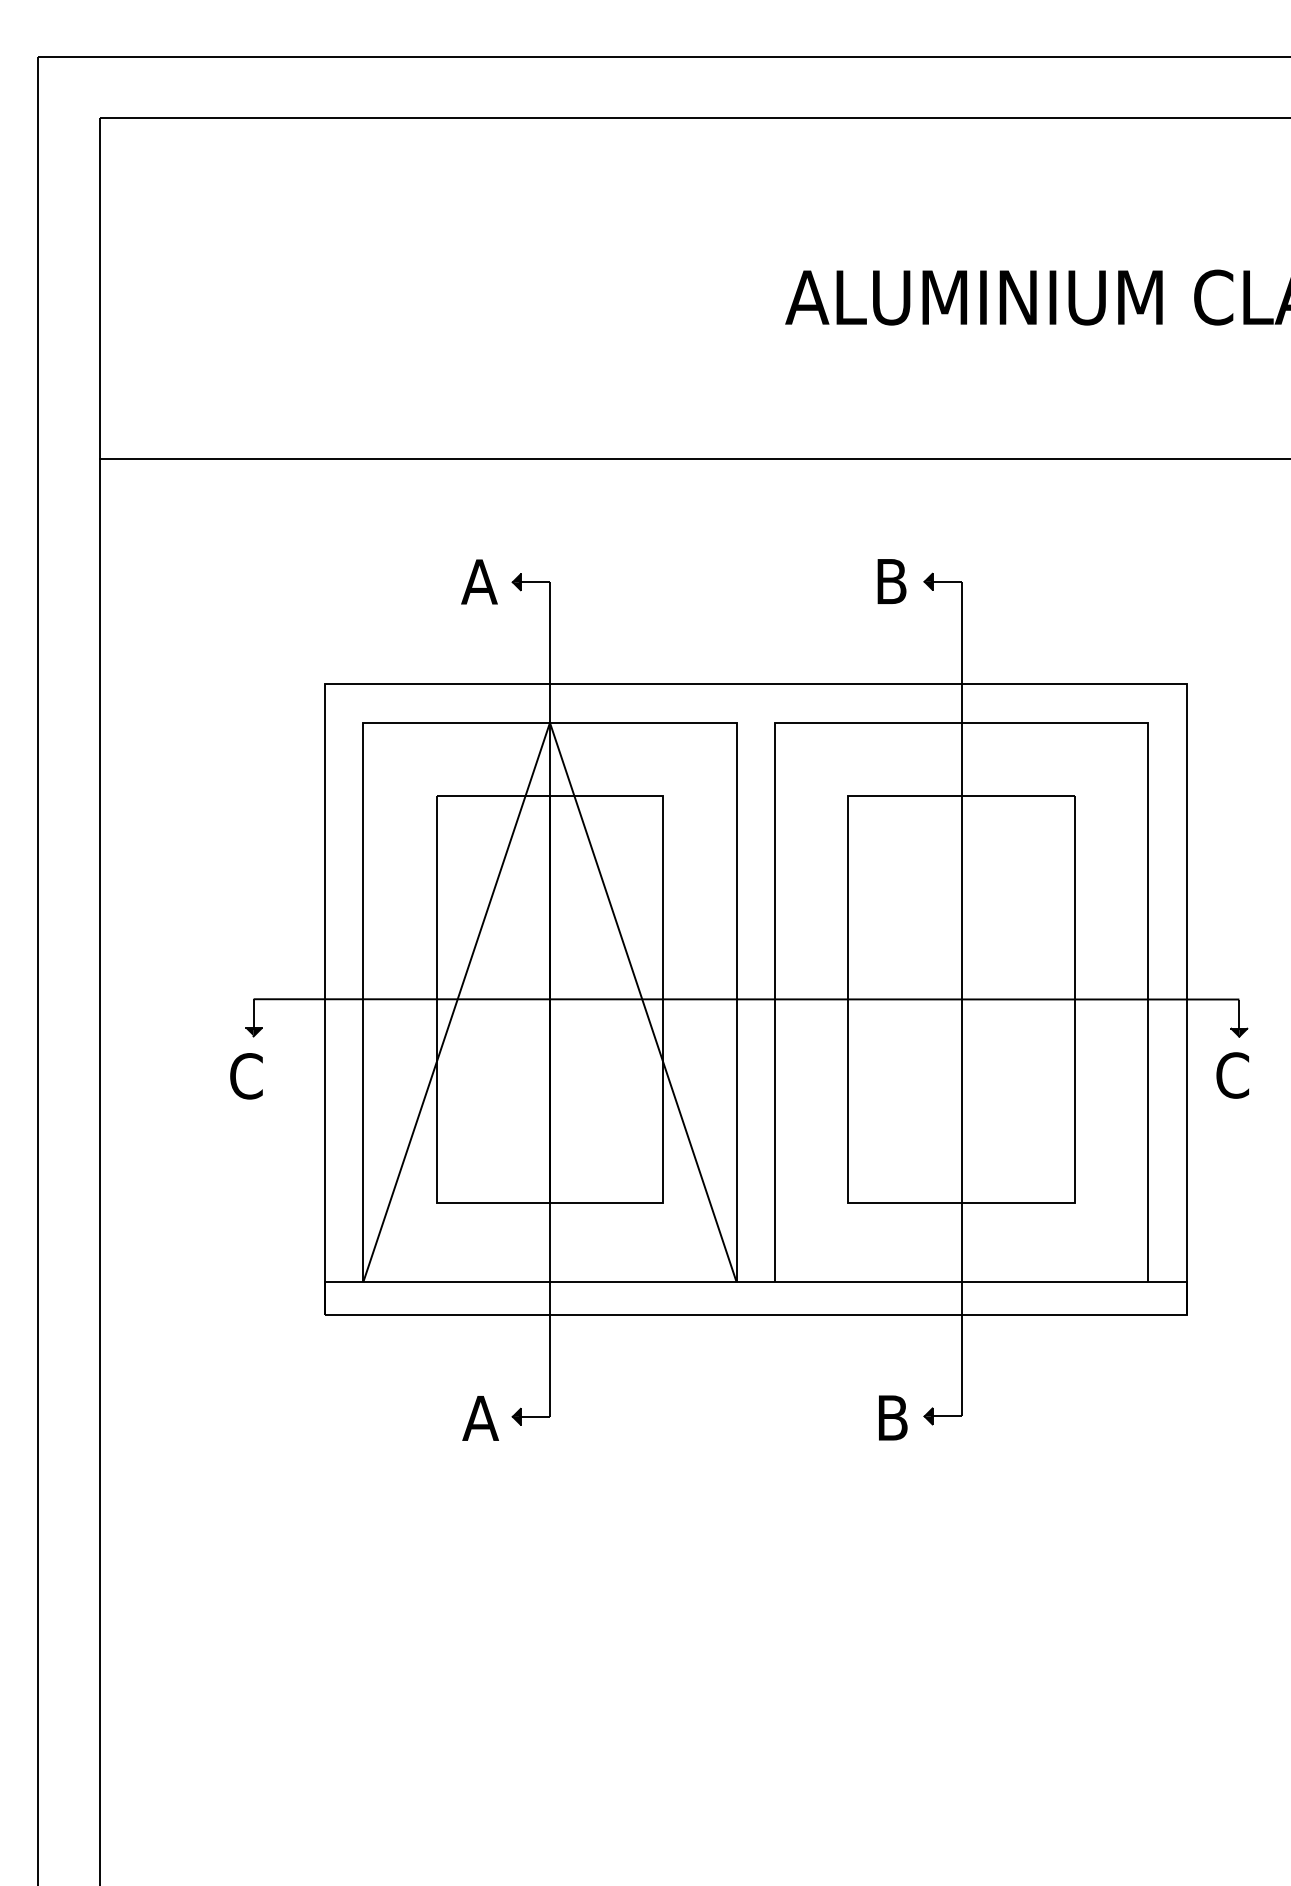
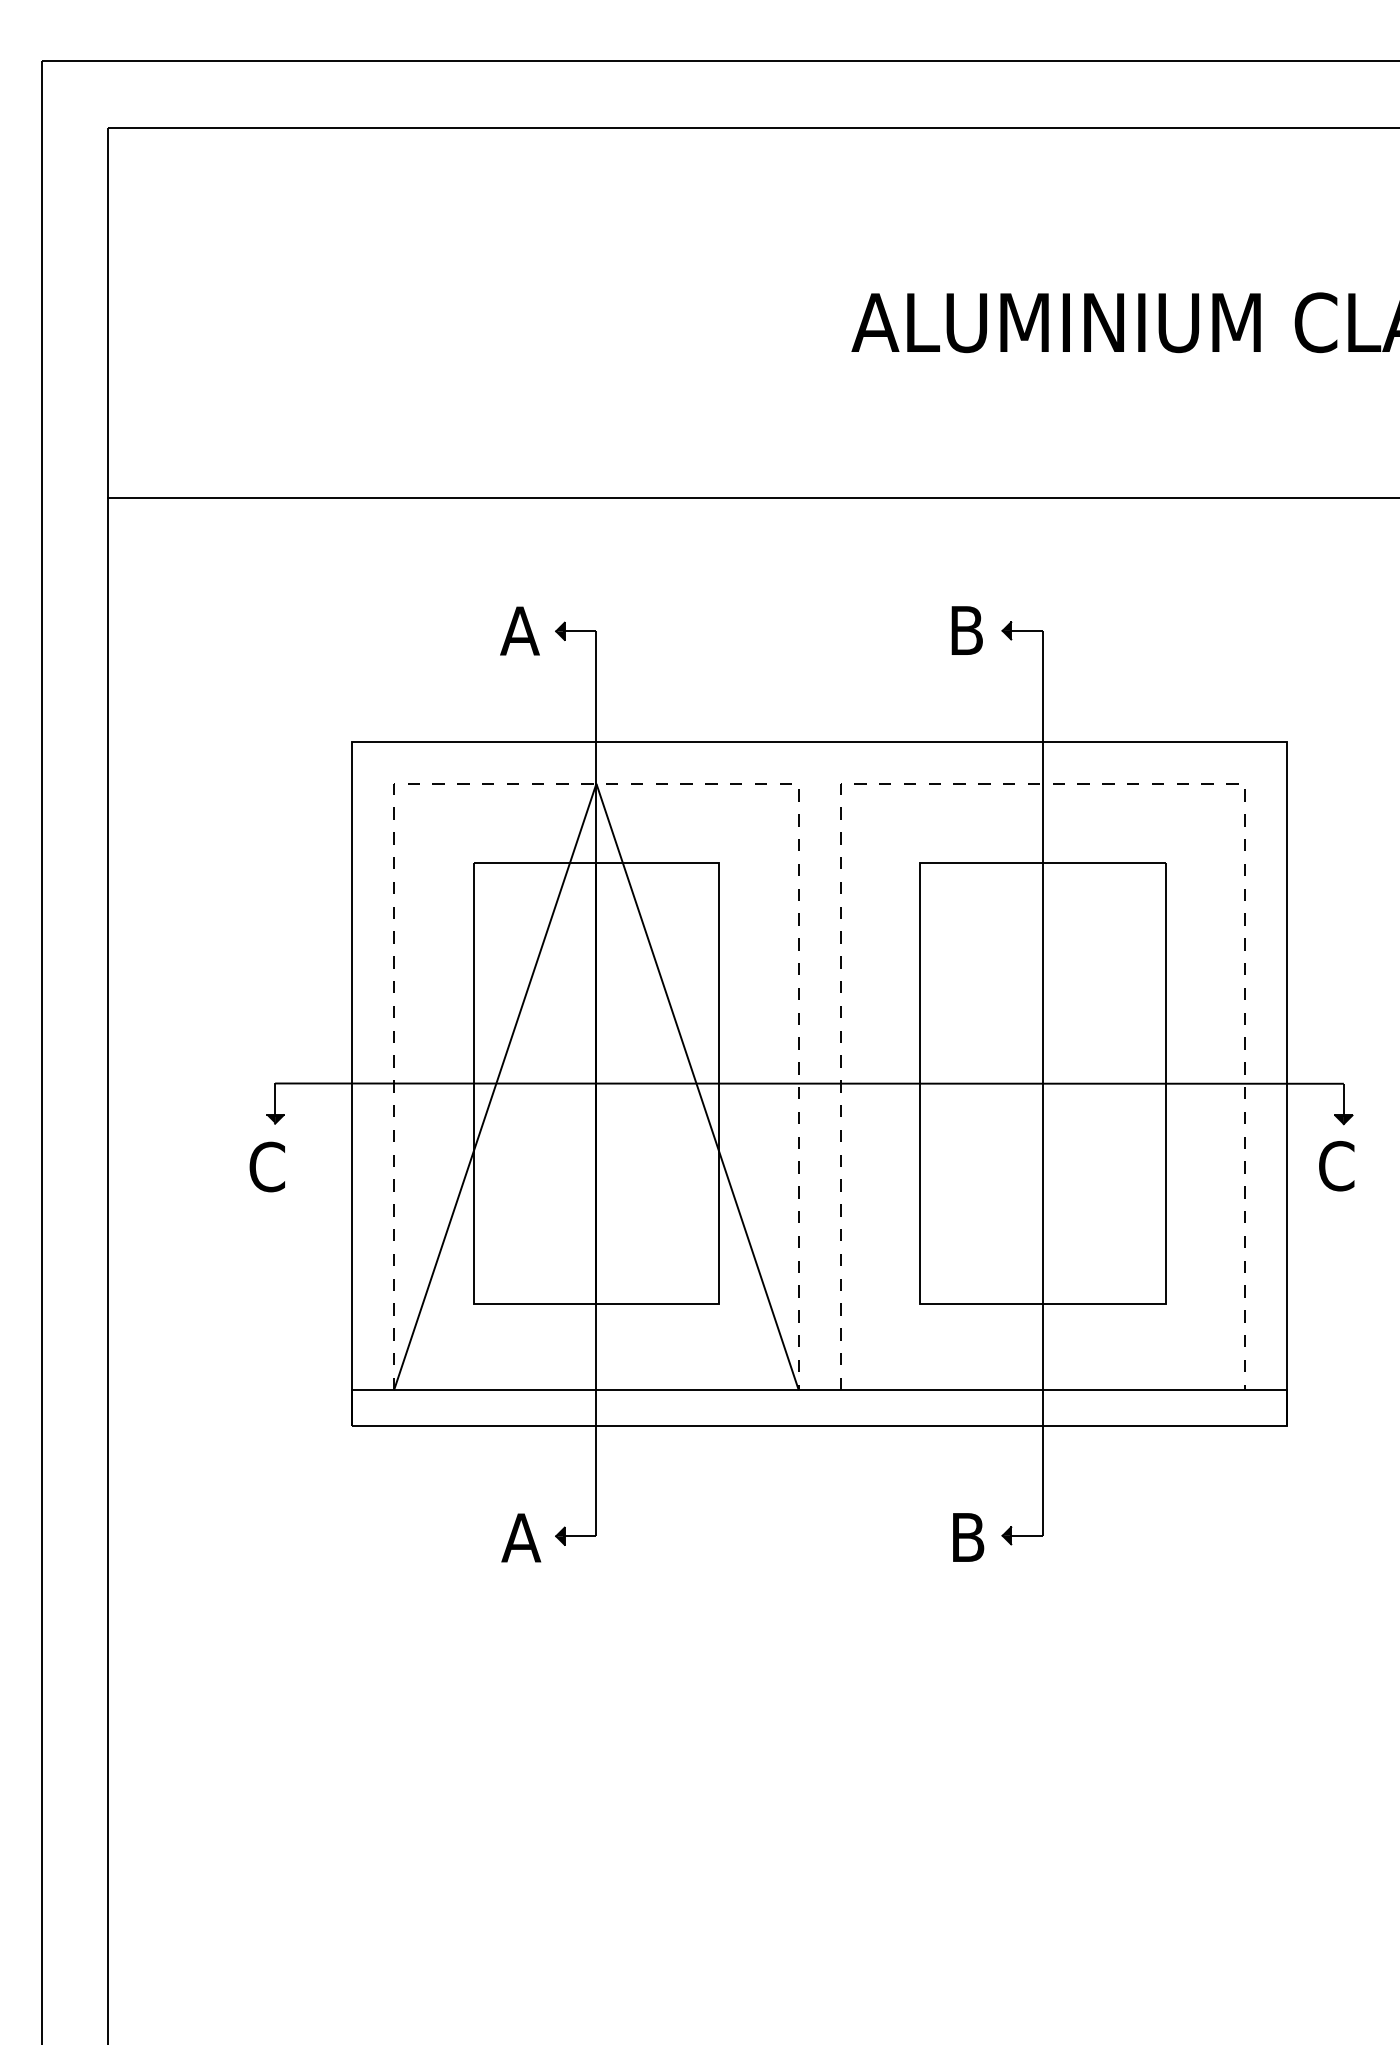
line: (550, 722) -> (596, 783), solid -> dashed
line: (962, 722) -> (1043, 783), solid -> dashed

